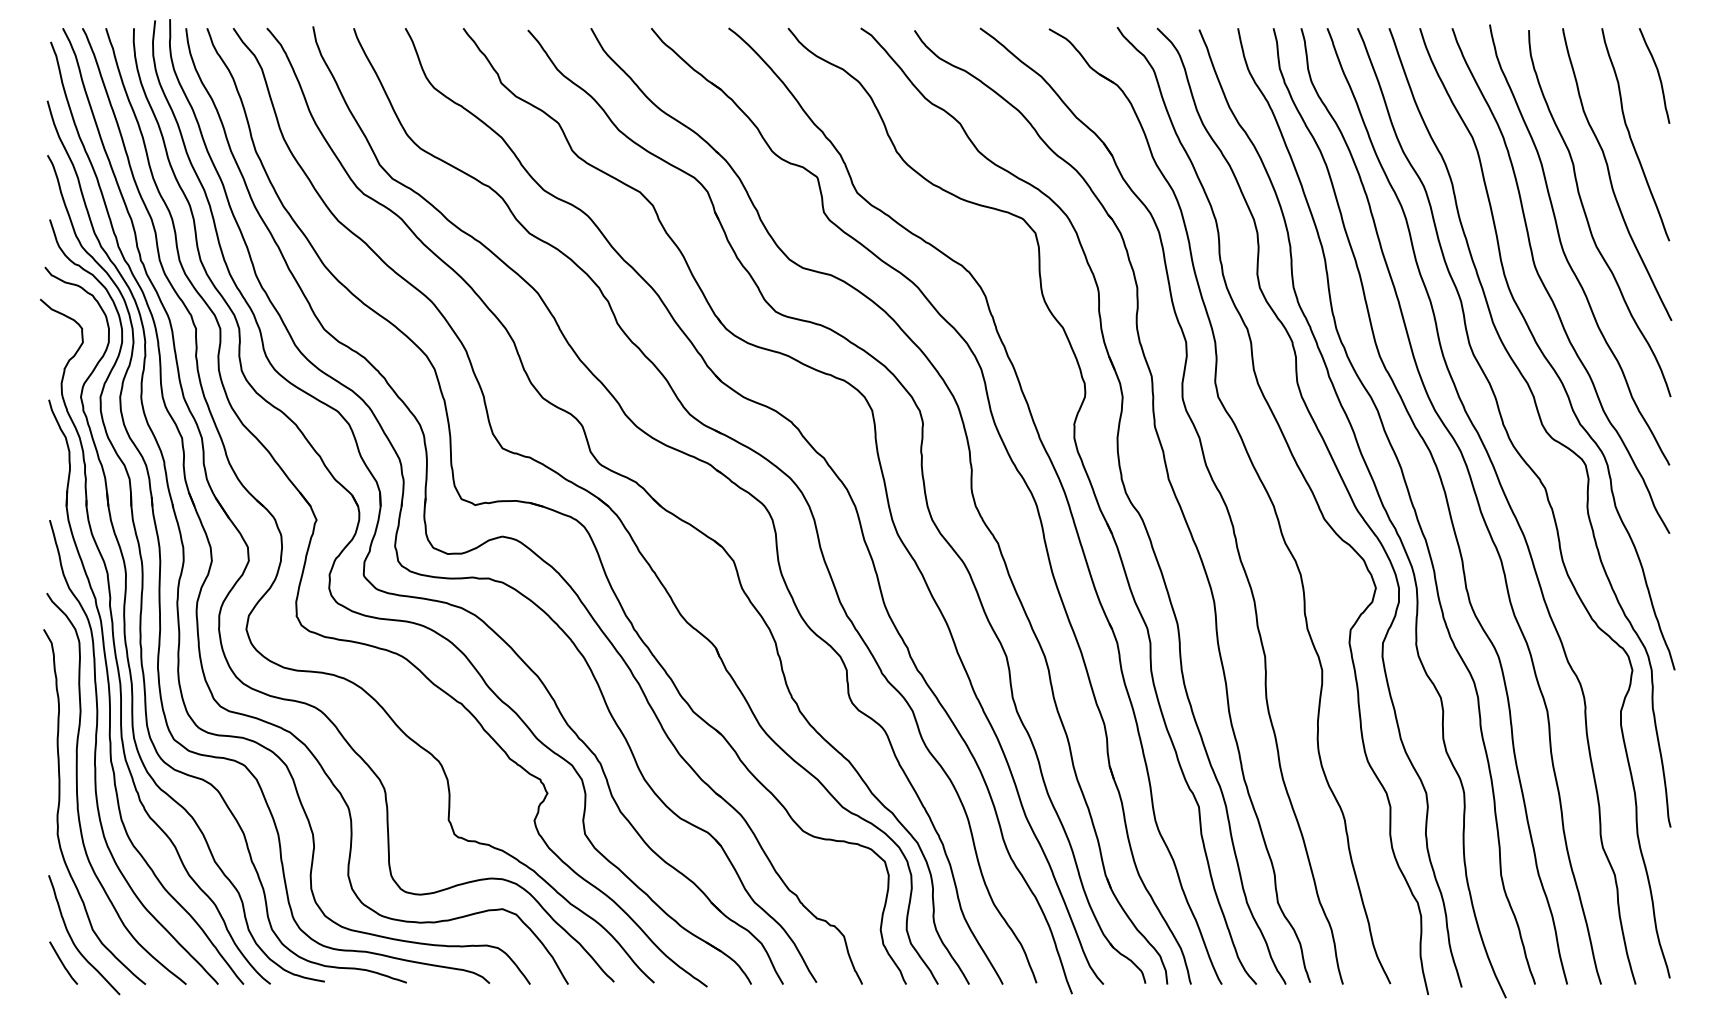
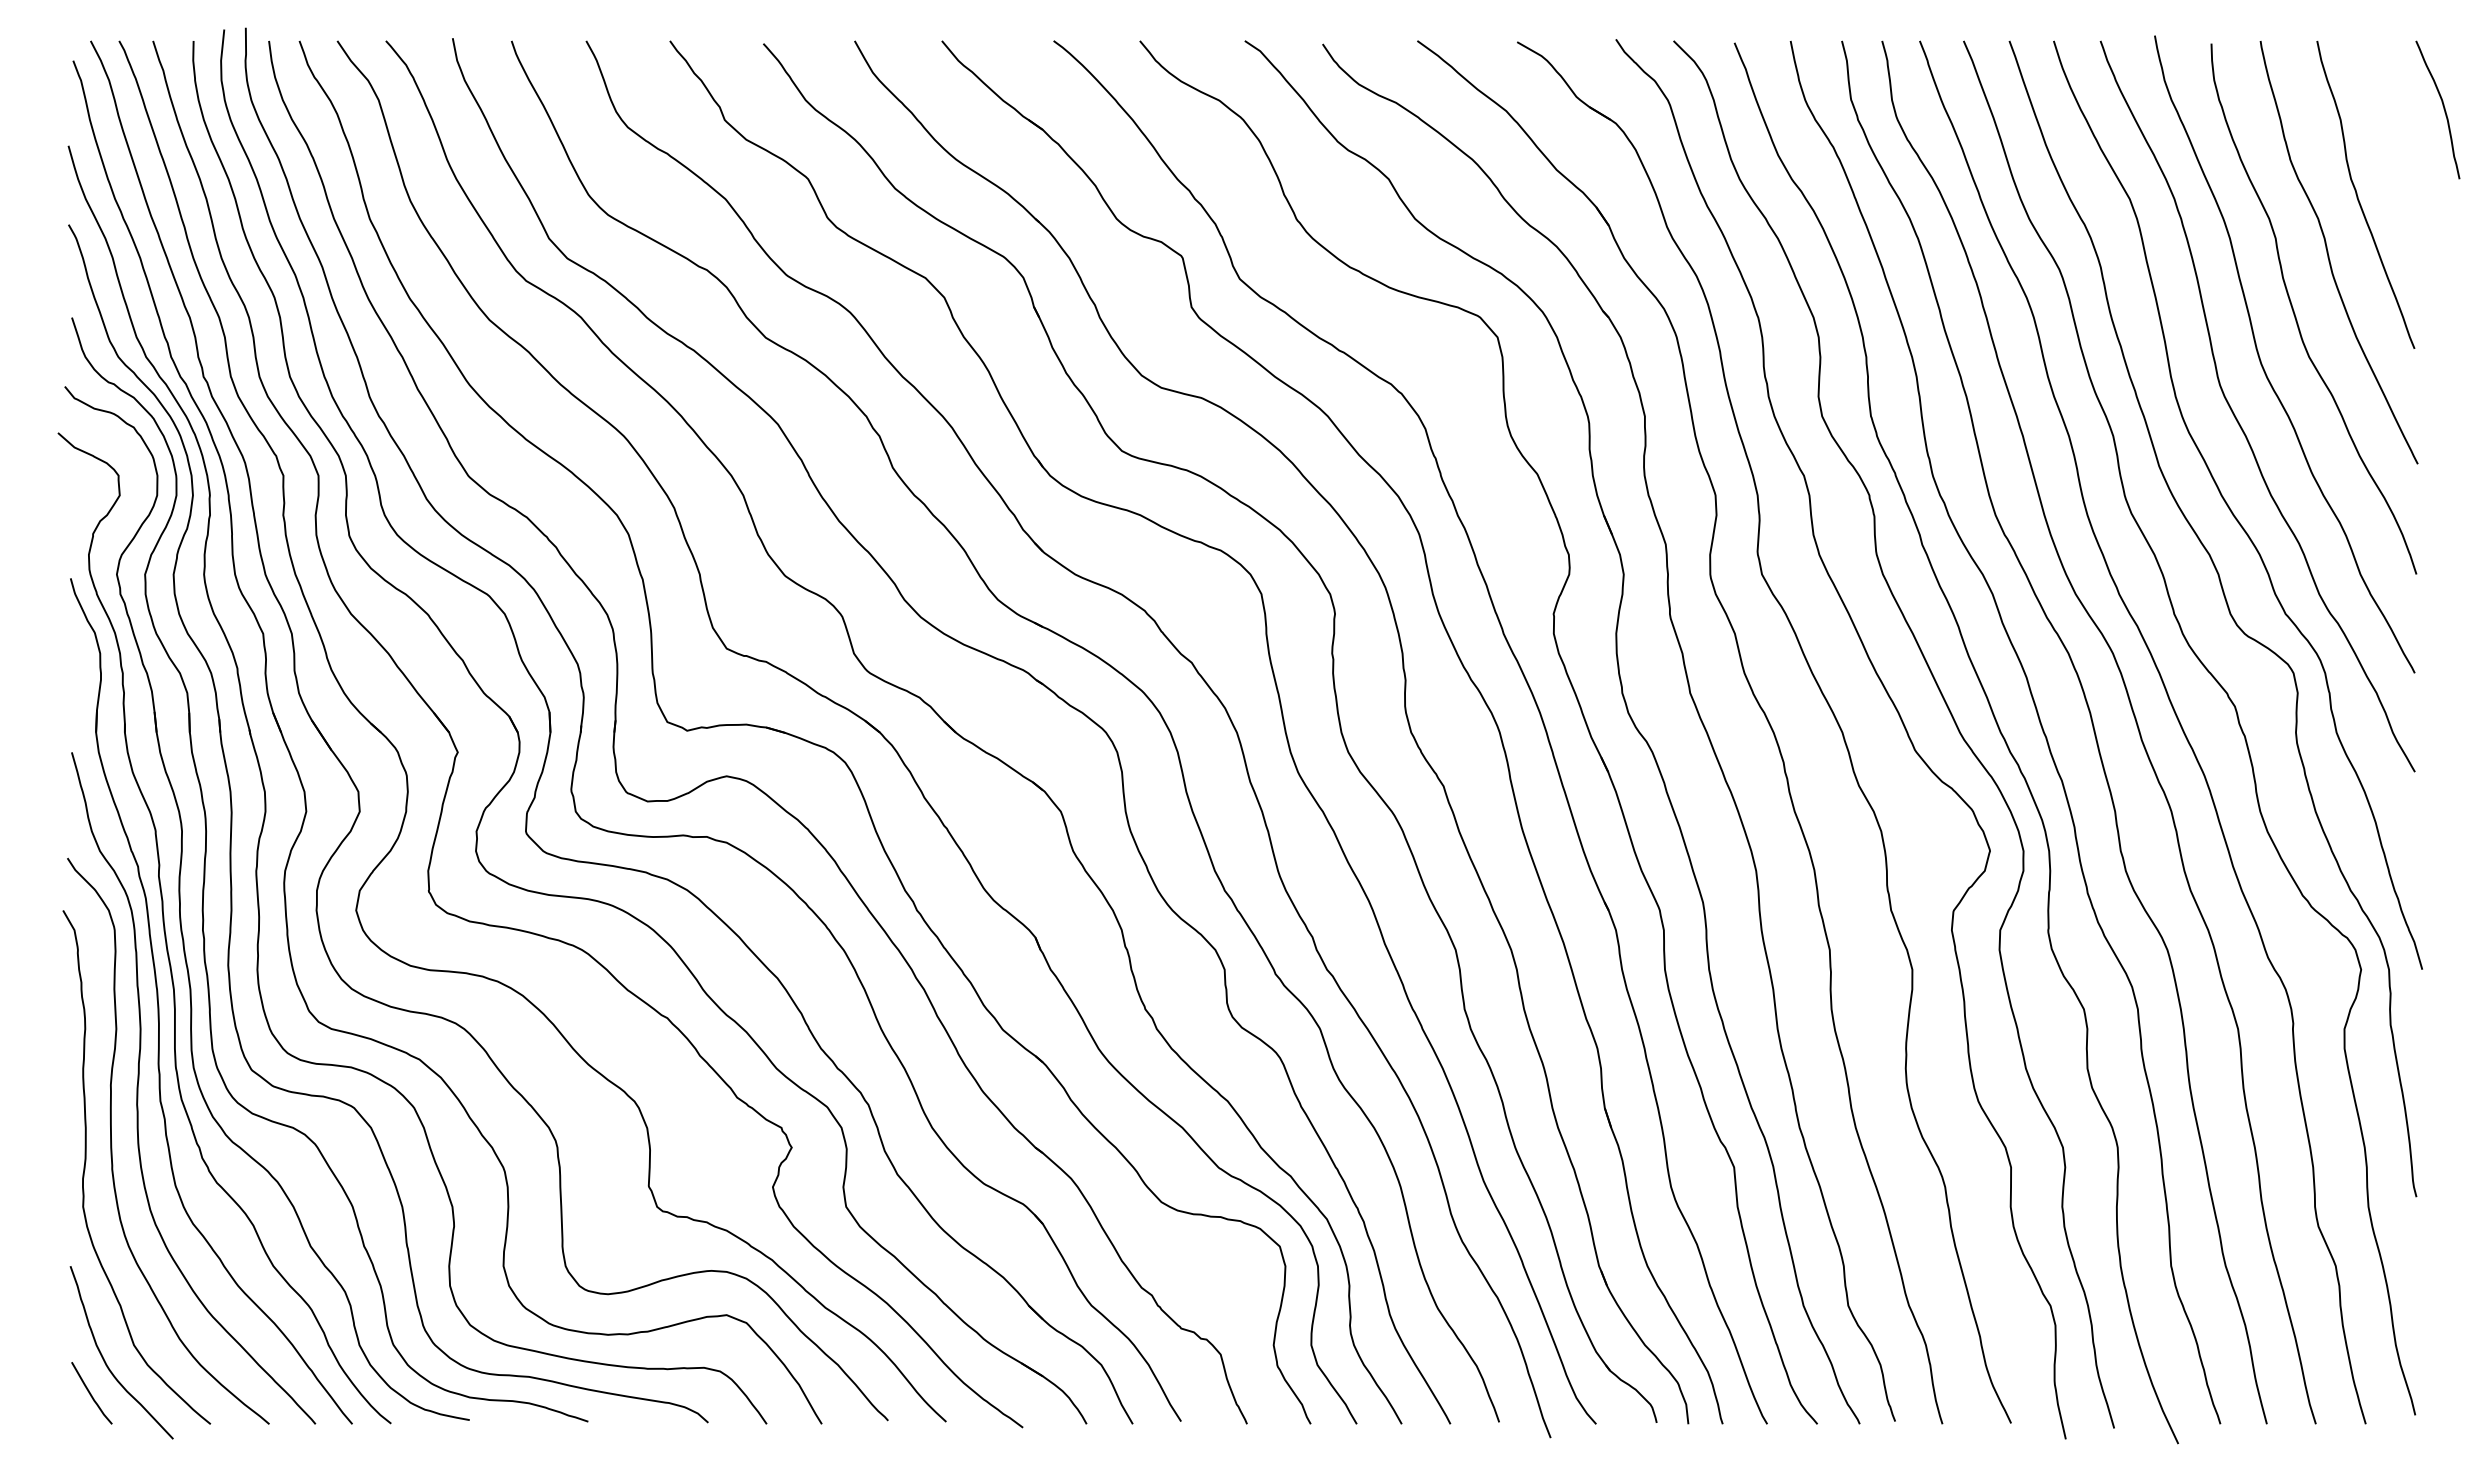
curve: (1657, 73) -> (2442, 106), moved

